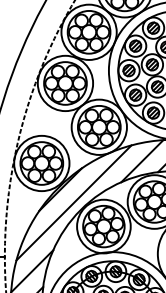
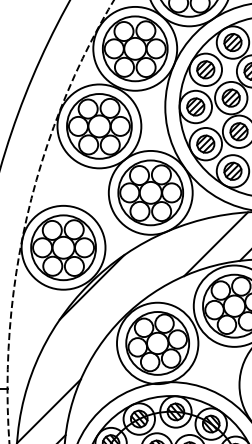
line: (73, 202) -> (111, 306), removed

